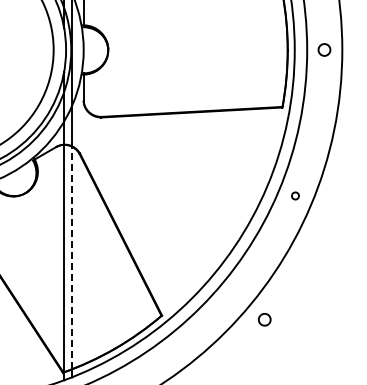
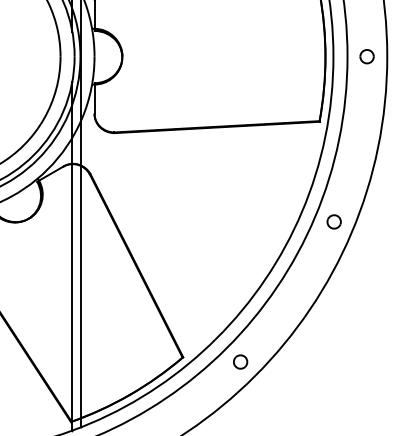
part: (295, 195) -> (334, 221), size x1.67
line: (72, 257) -> (81, 291), dashed -> solid
part: (264, 319) -> (240, 361), moved

